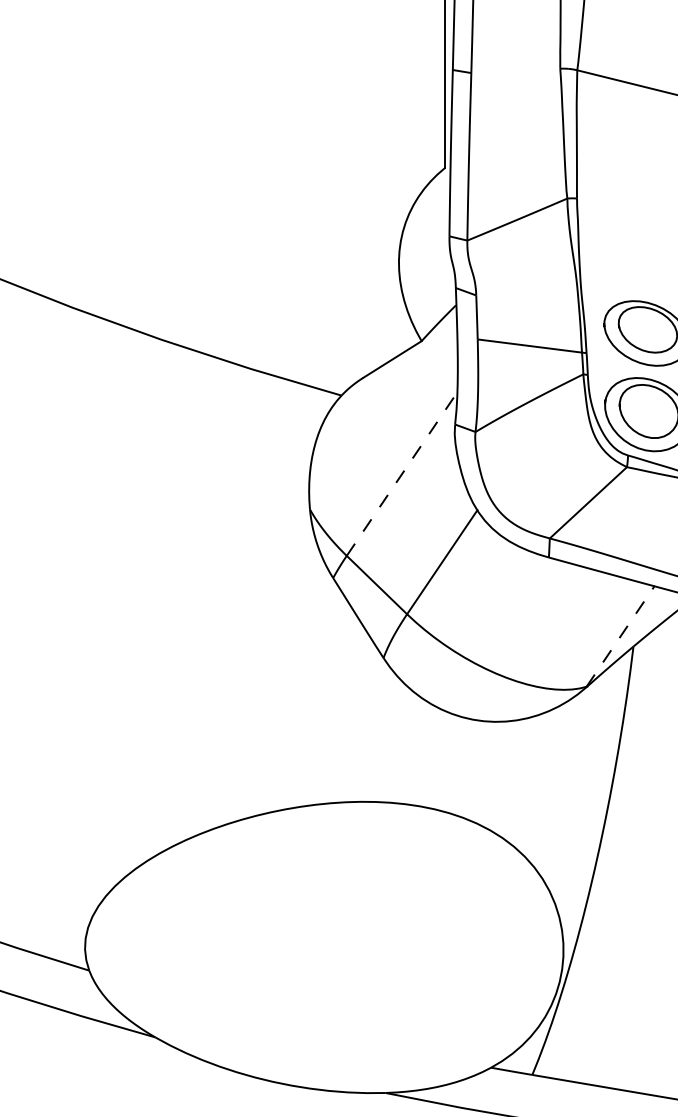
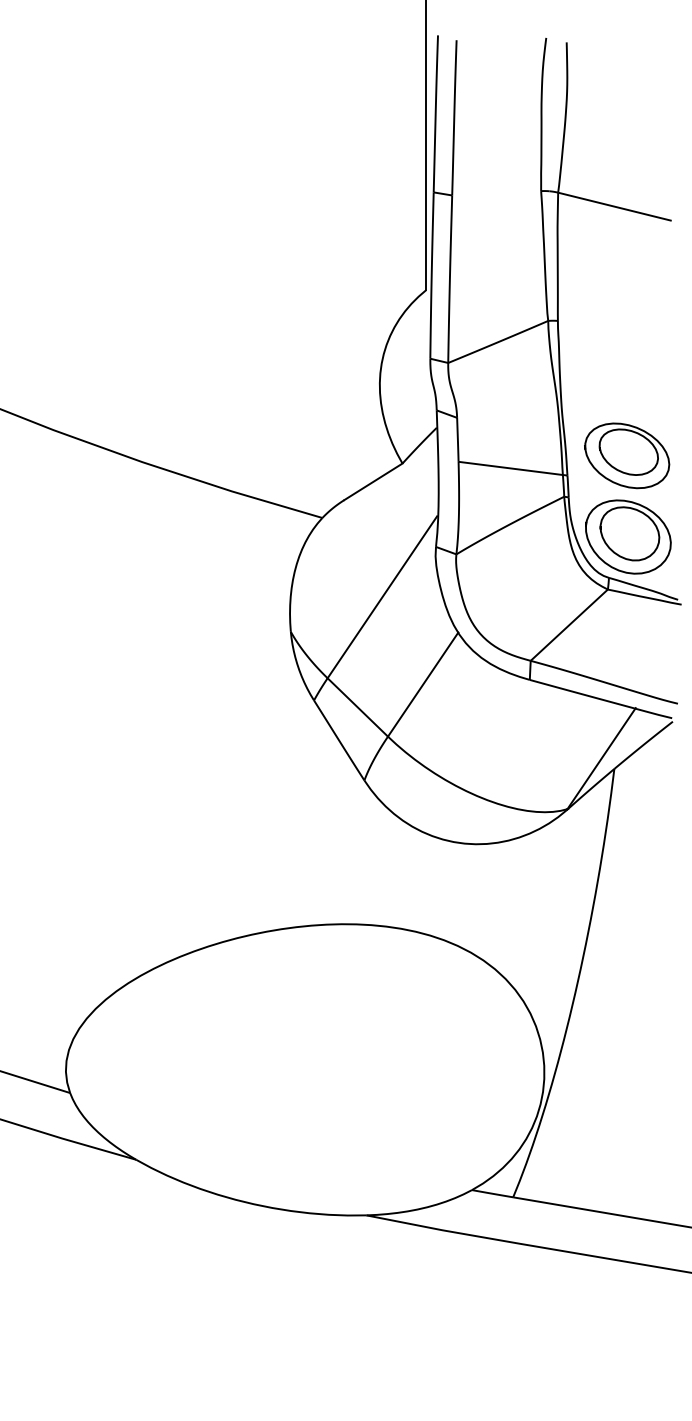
line: (401, 475) -> (382, 597), dashed -> solid
line: (620, 636) -> (601, 758), dashed -> solid

